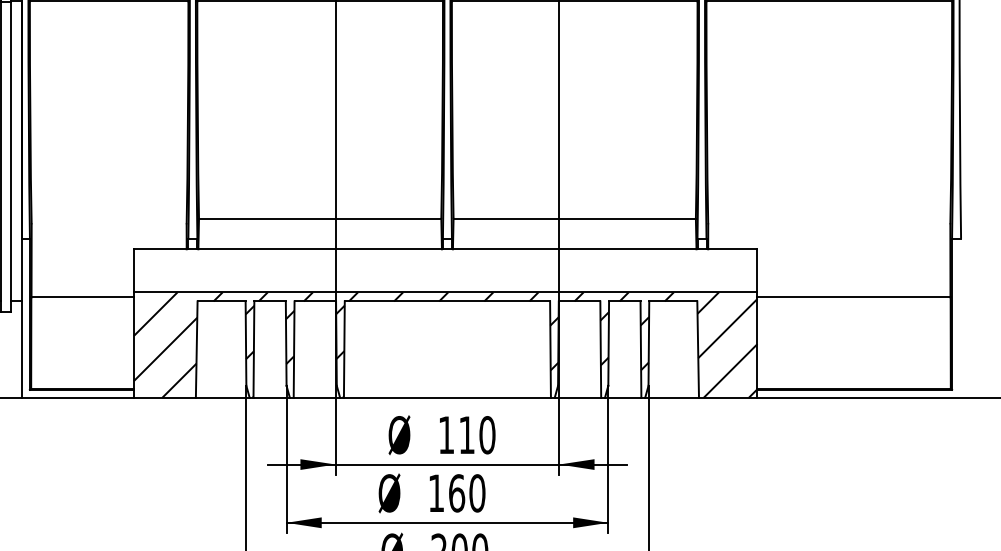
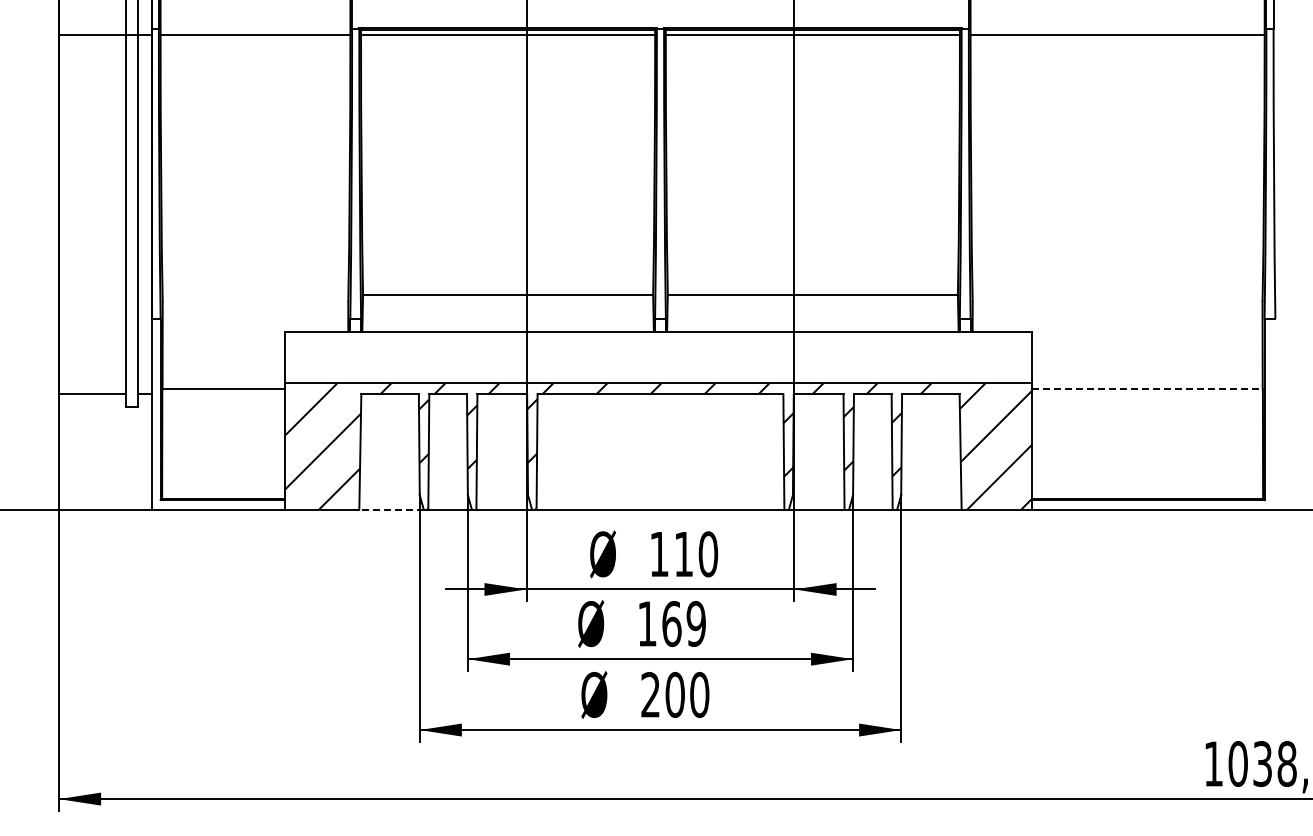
line: (854, 297) -> (1147, 389), solid -> dashed
line: (222, 397) -> (391, 509), solid -> dashed
text: (477, 493) -> (696, 624), 160 -> 169

